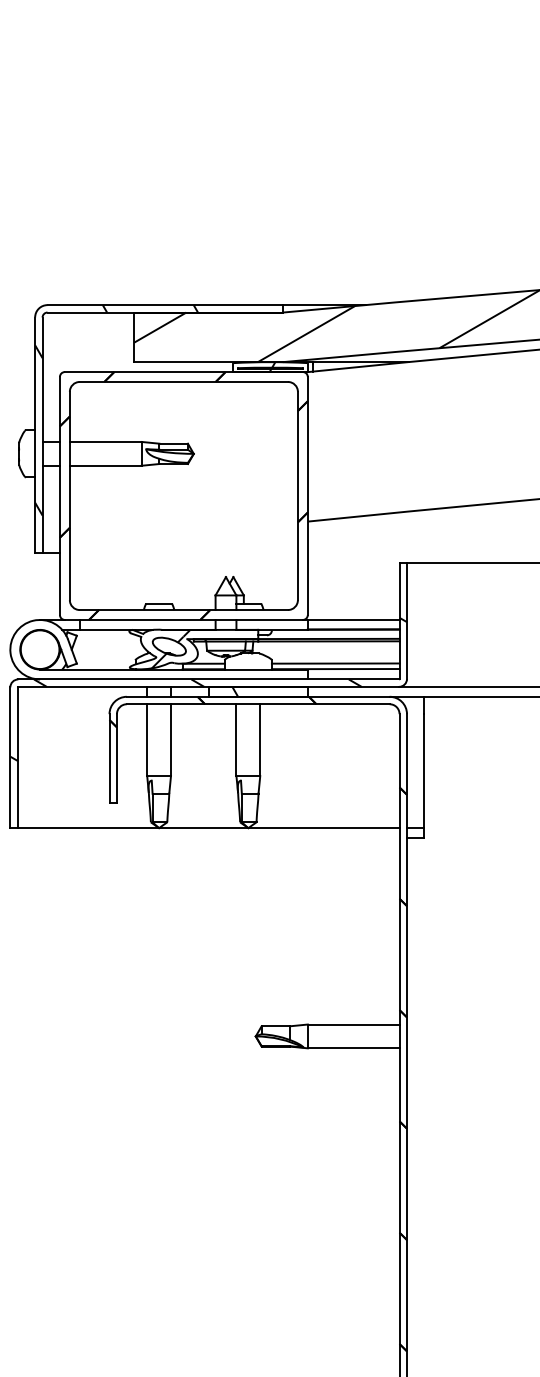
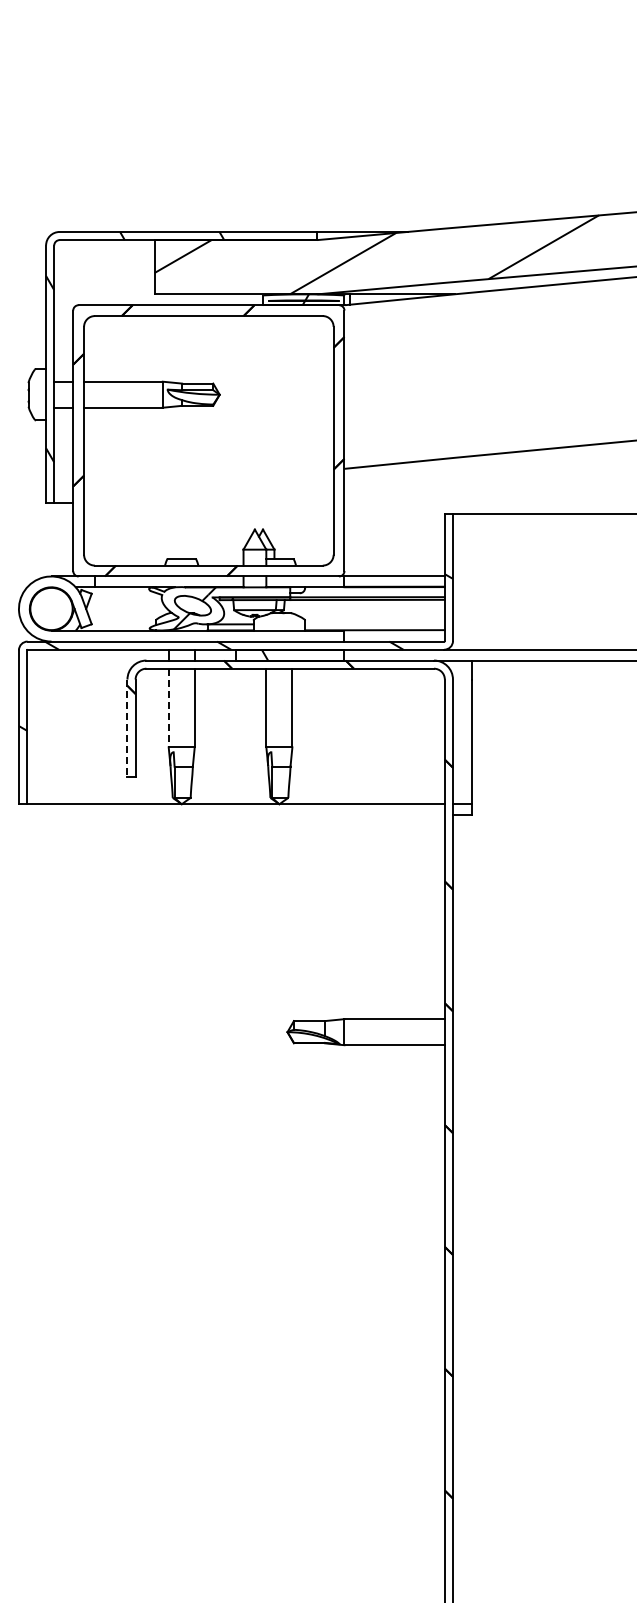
line: (335, 663) -> (374, 624), removed
line: (147, 740) -> (168, 708), solid -> dashed
line: (109, 758) -> (127, 728), solid -> dashed

